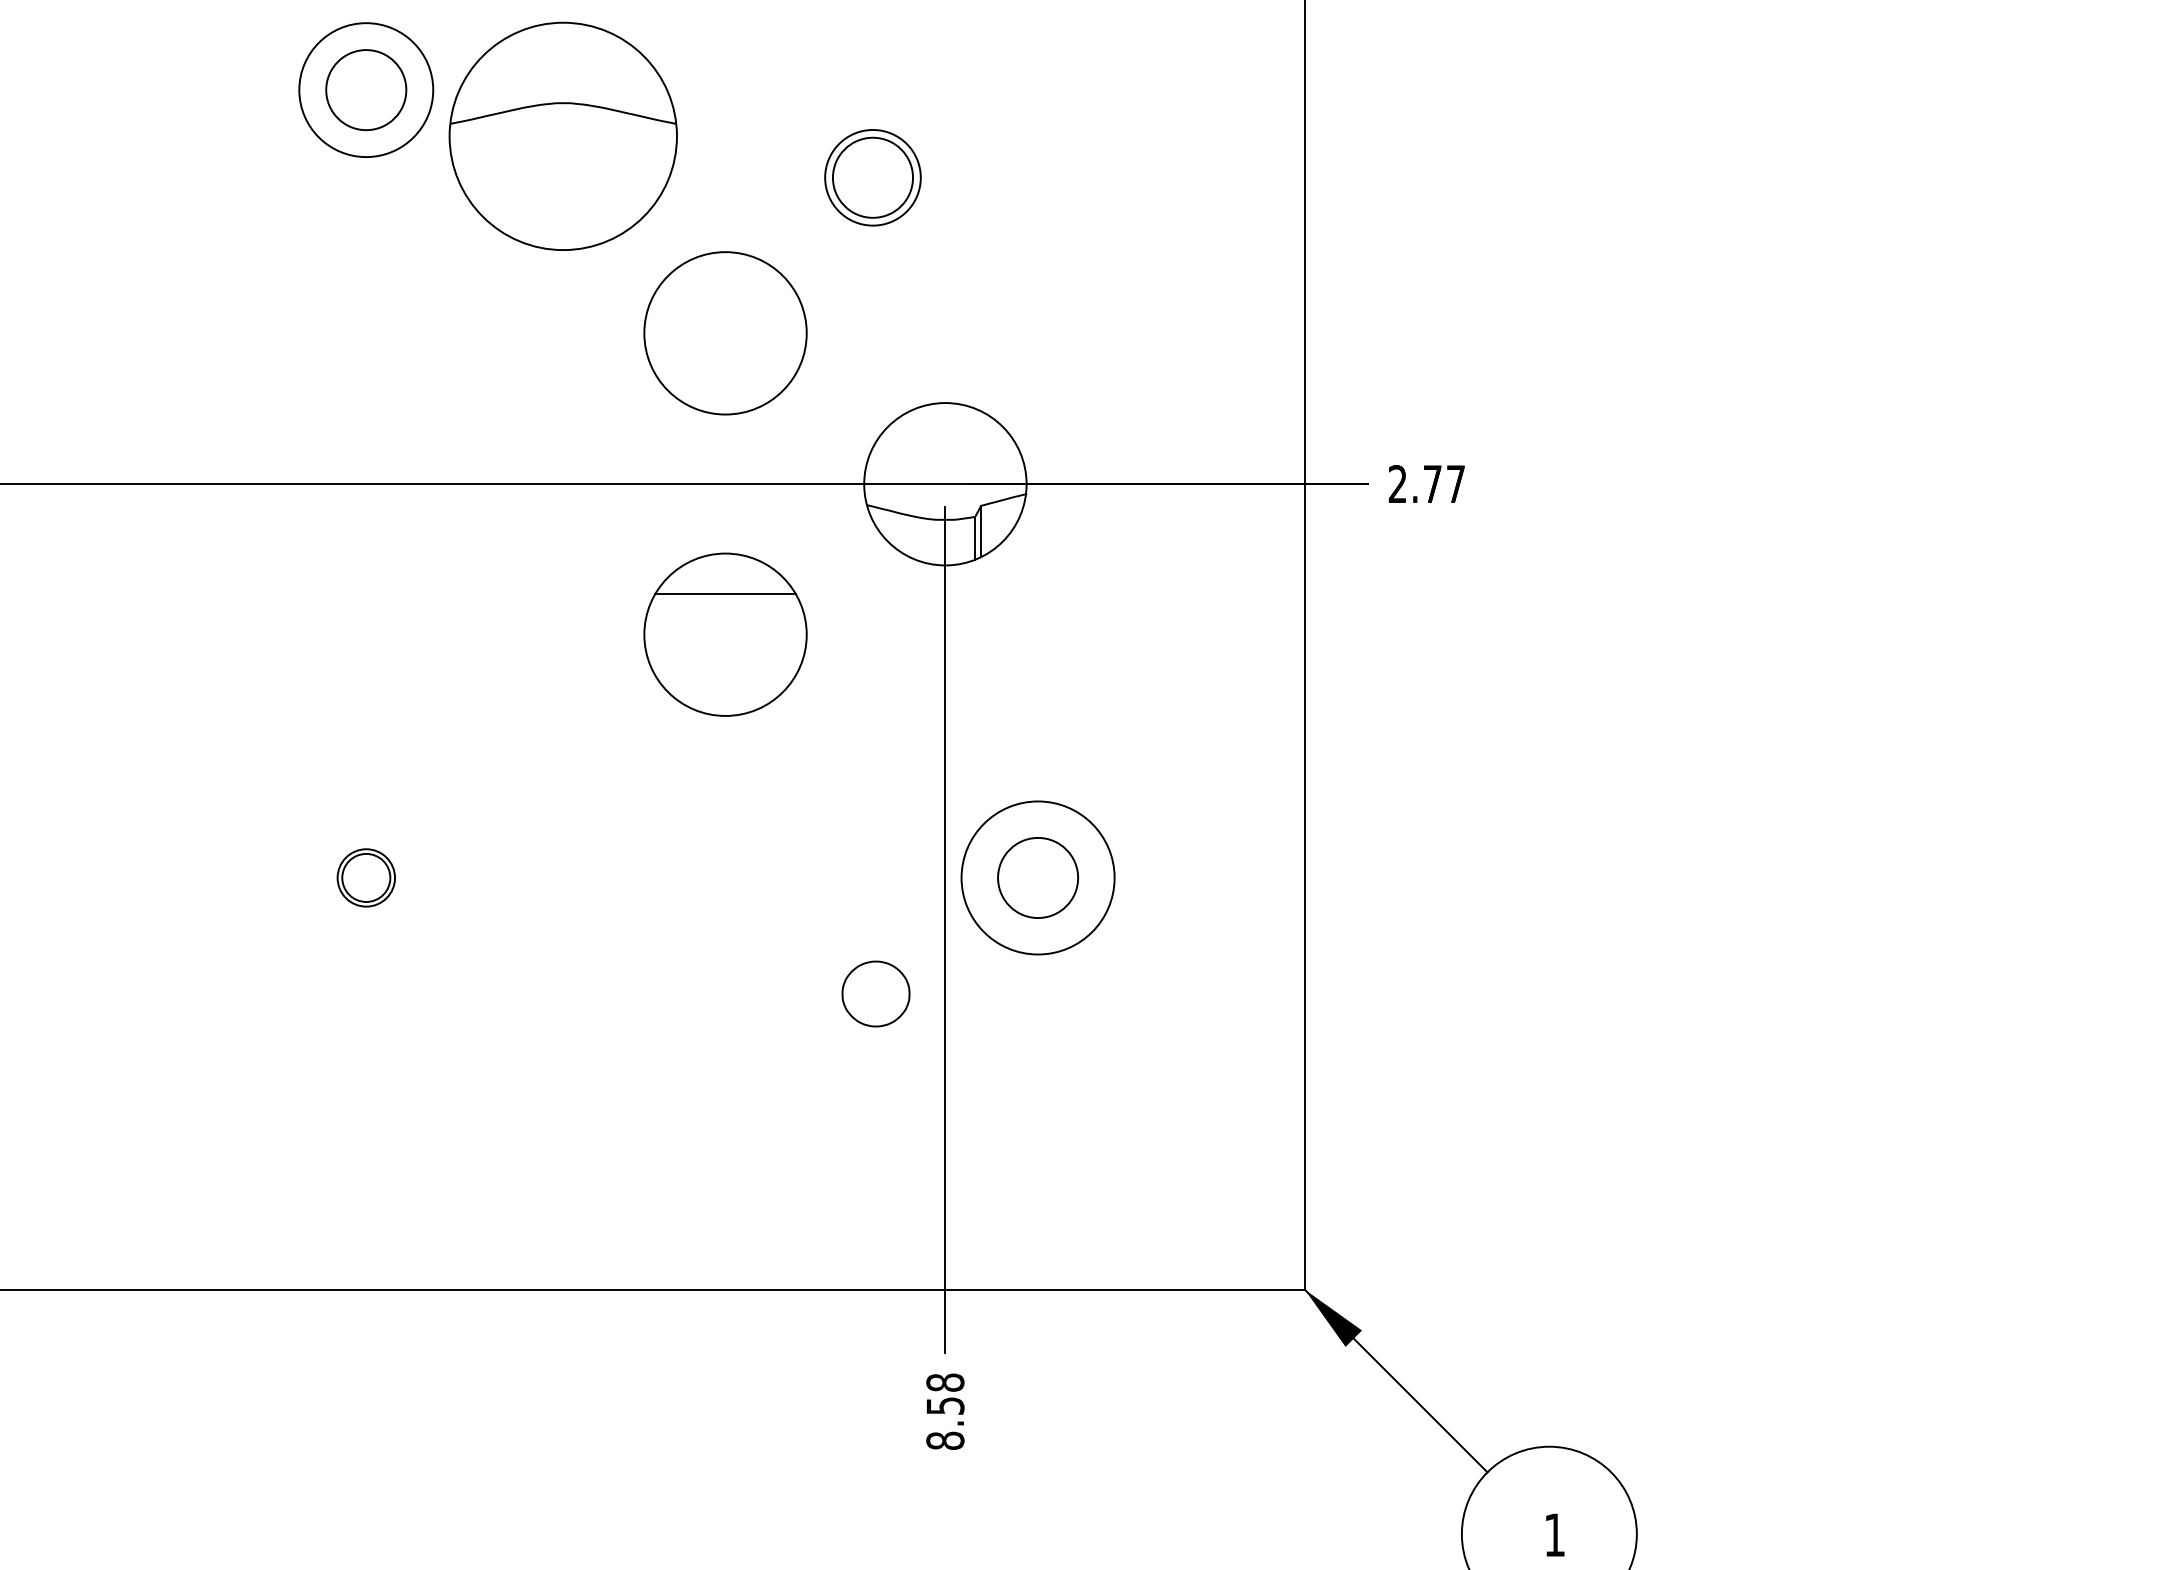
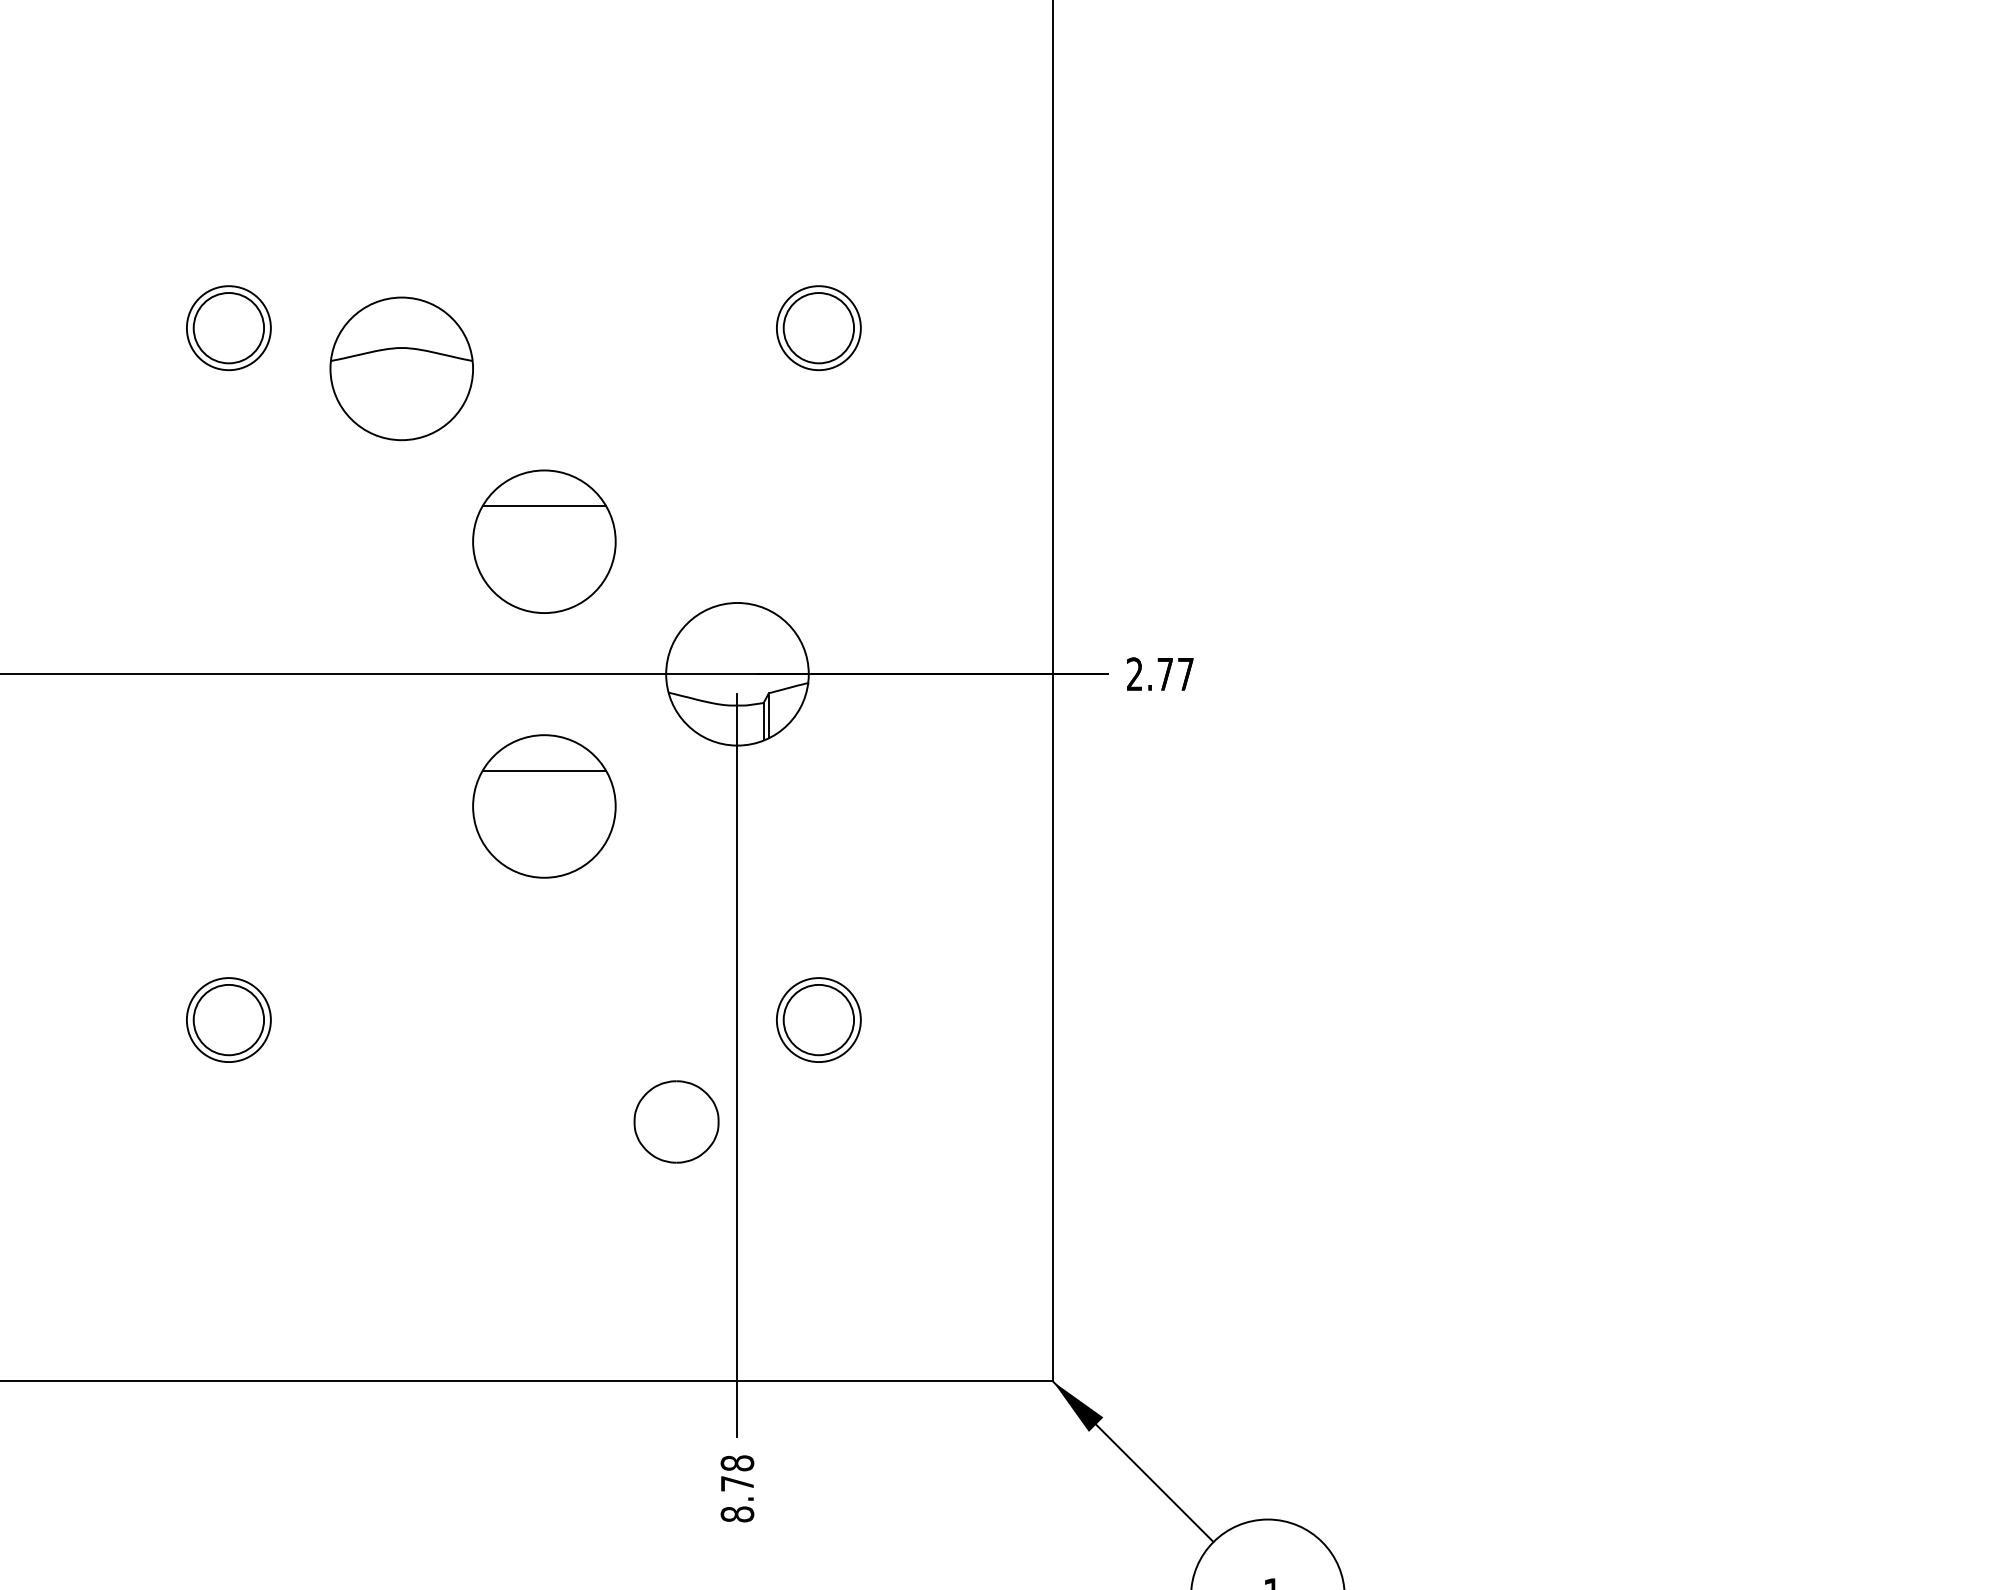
circle: (365, 90) -> (228, 328), size x0.71
part: (562, 136) -> (401, 368), size x0.71
part: (872, 178) -> (818, 328), moved
line: (725, 293) -> (544, 506), added
part: (365, 877) -> (228, 1019), size x1.67
circle: (1037, 878) -> (818, 1020), size x0.62
part: (875, 993) -> (676, 1121), size x1.43
text: (945, 1405) -> (737, 1483), 8.58 -> 8.78

